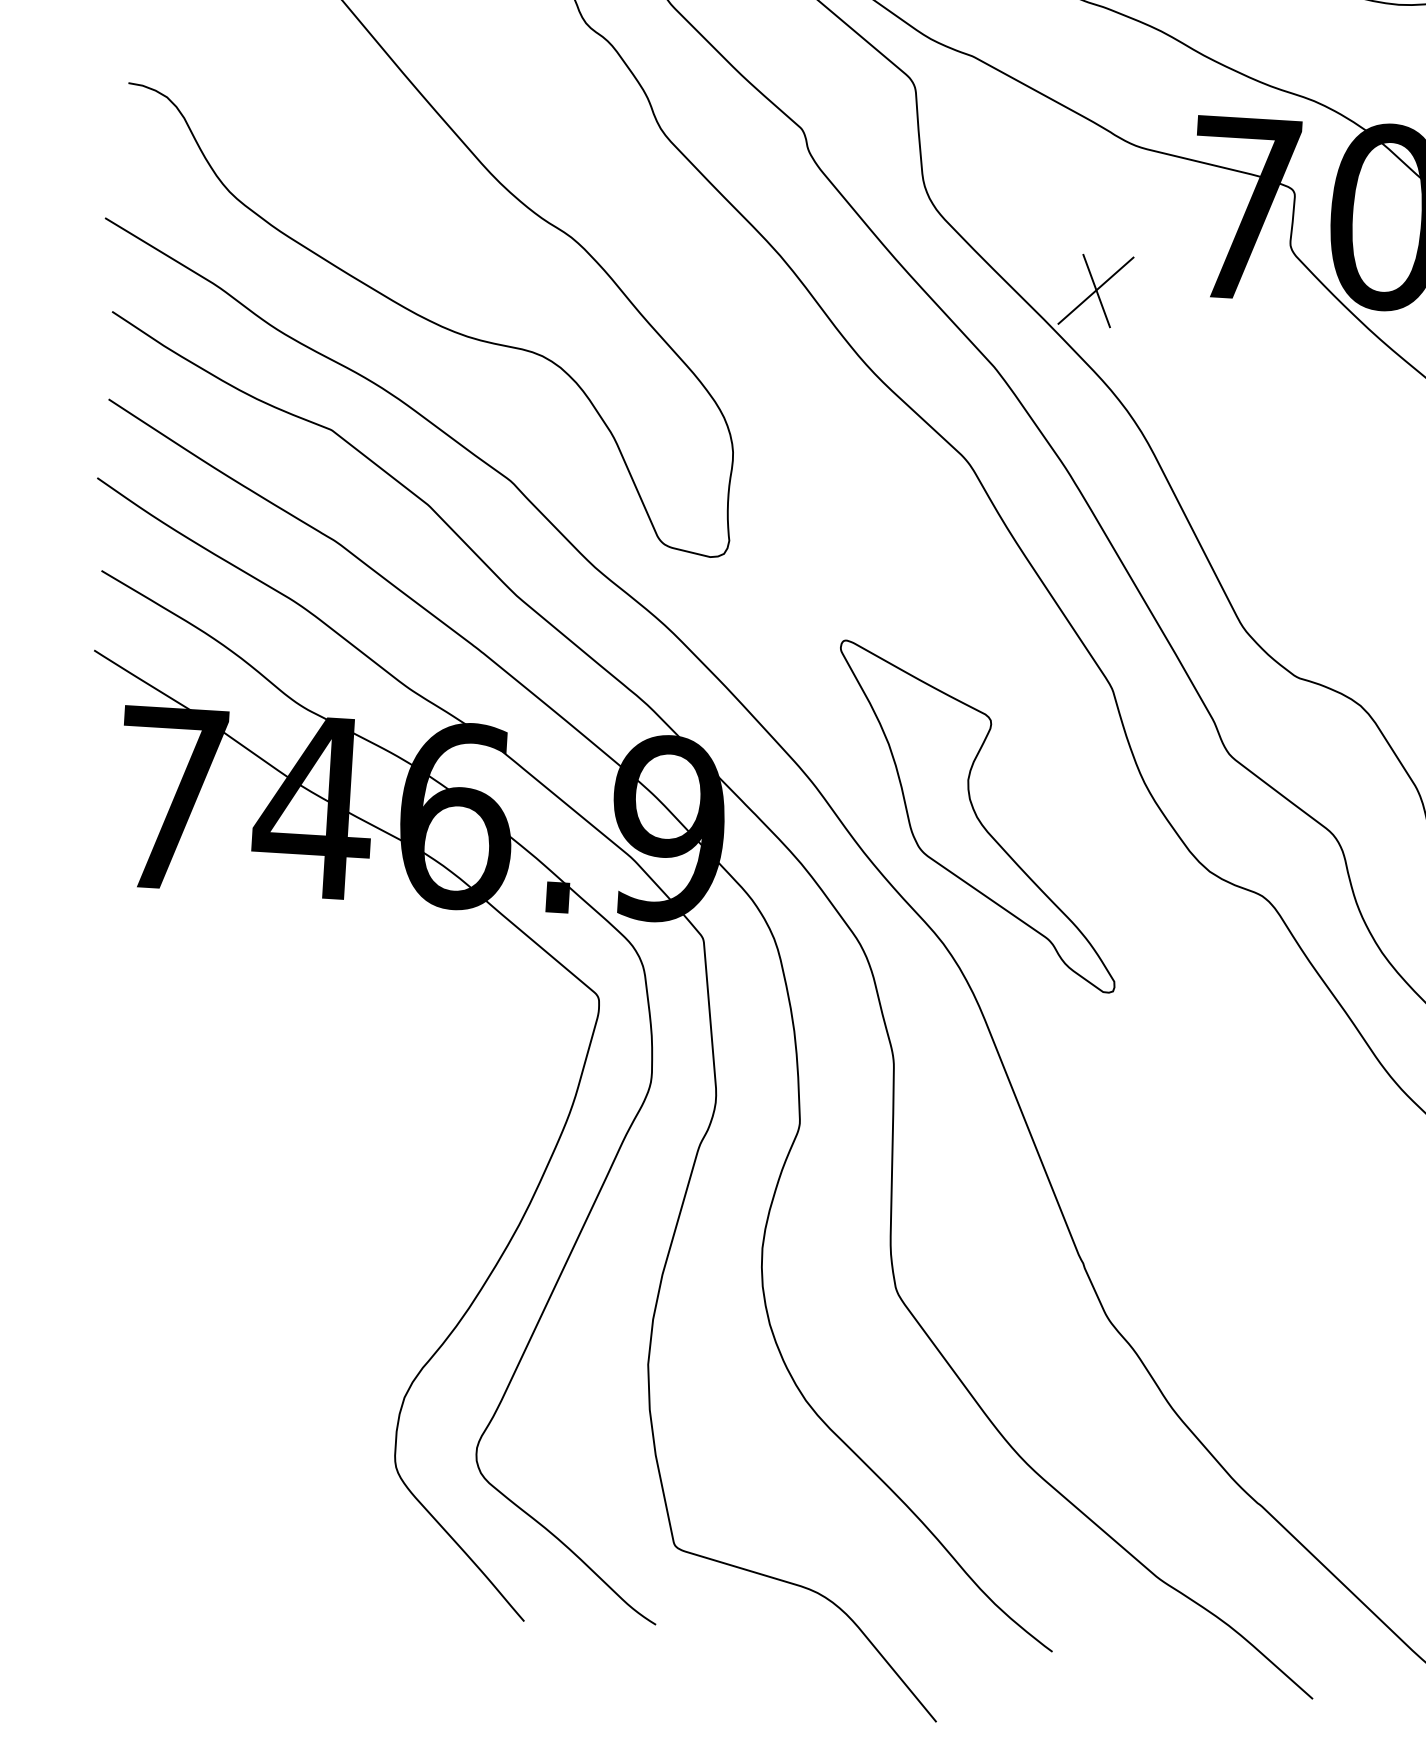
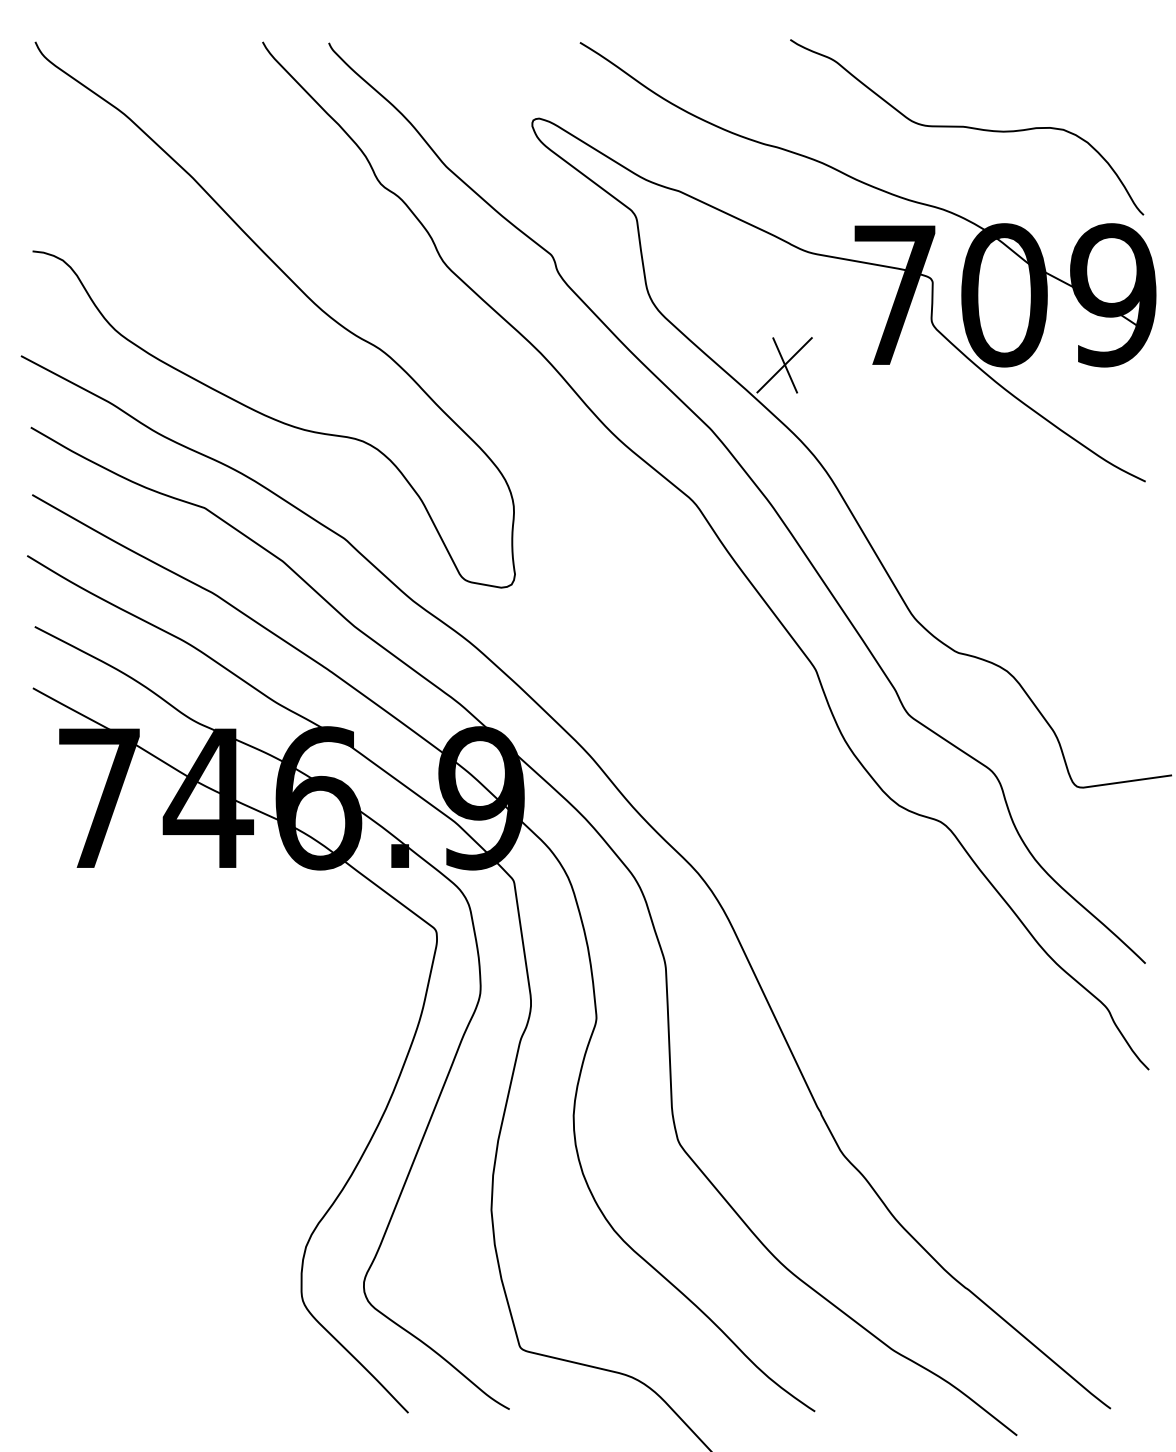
part: (977, 816) -> (718, 774), removed

